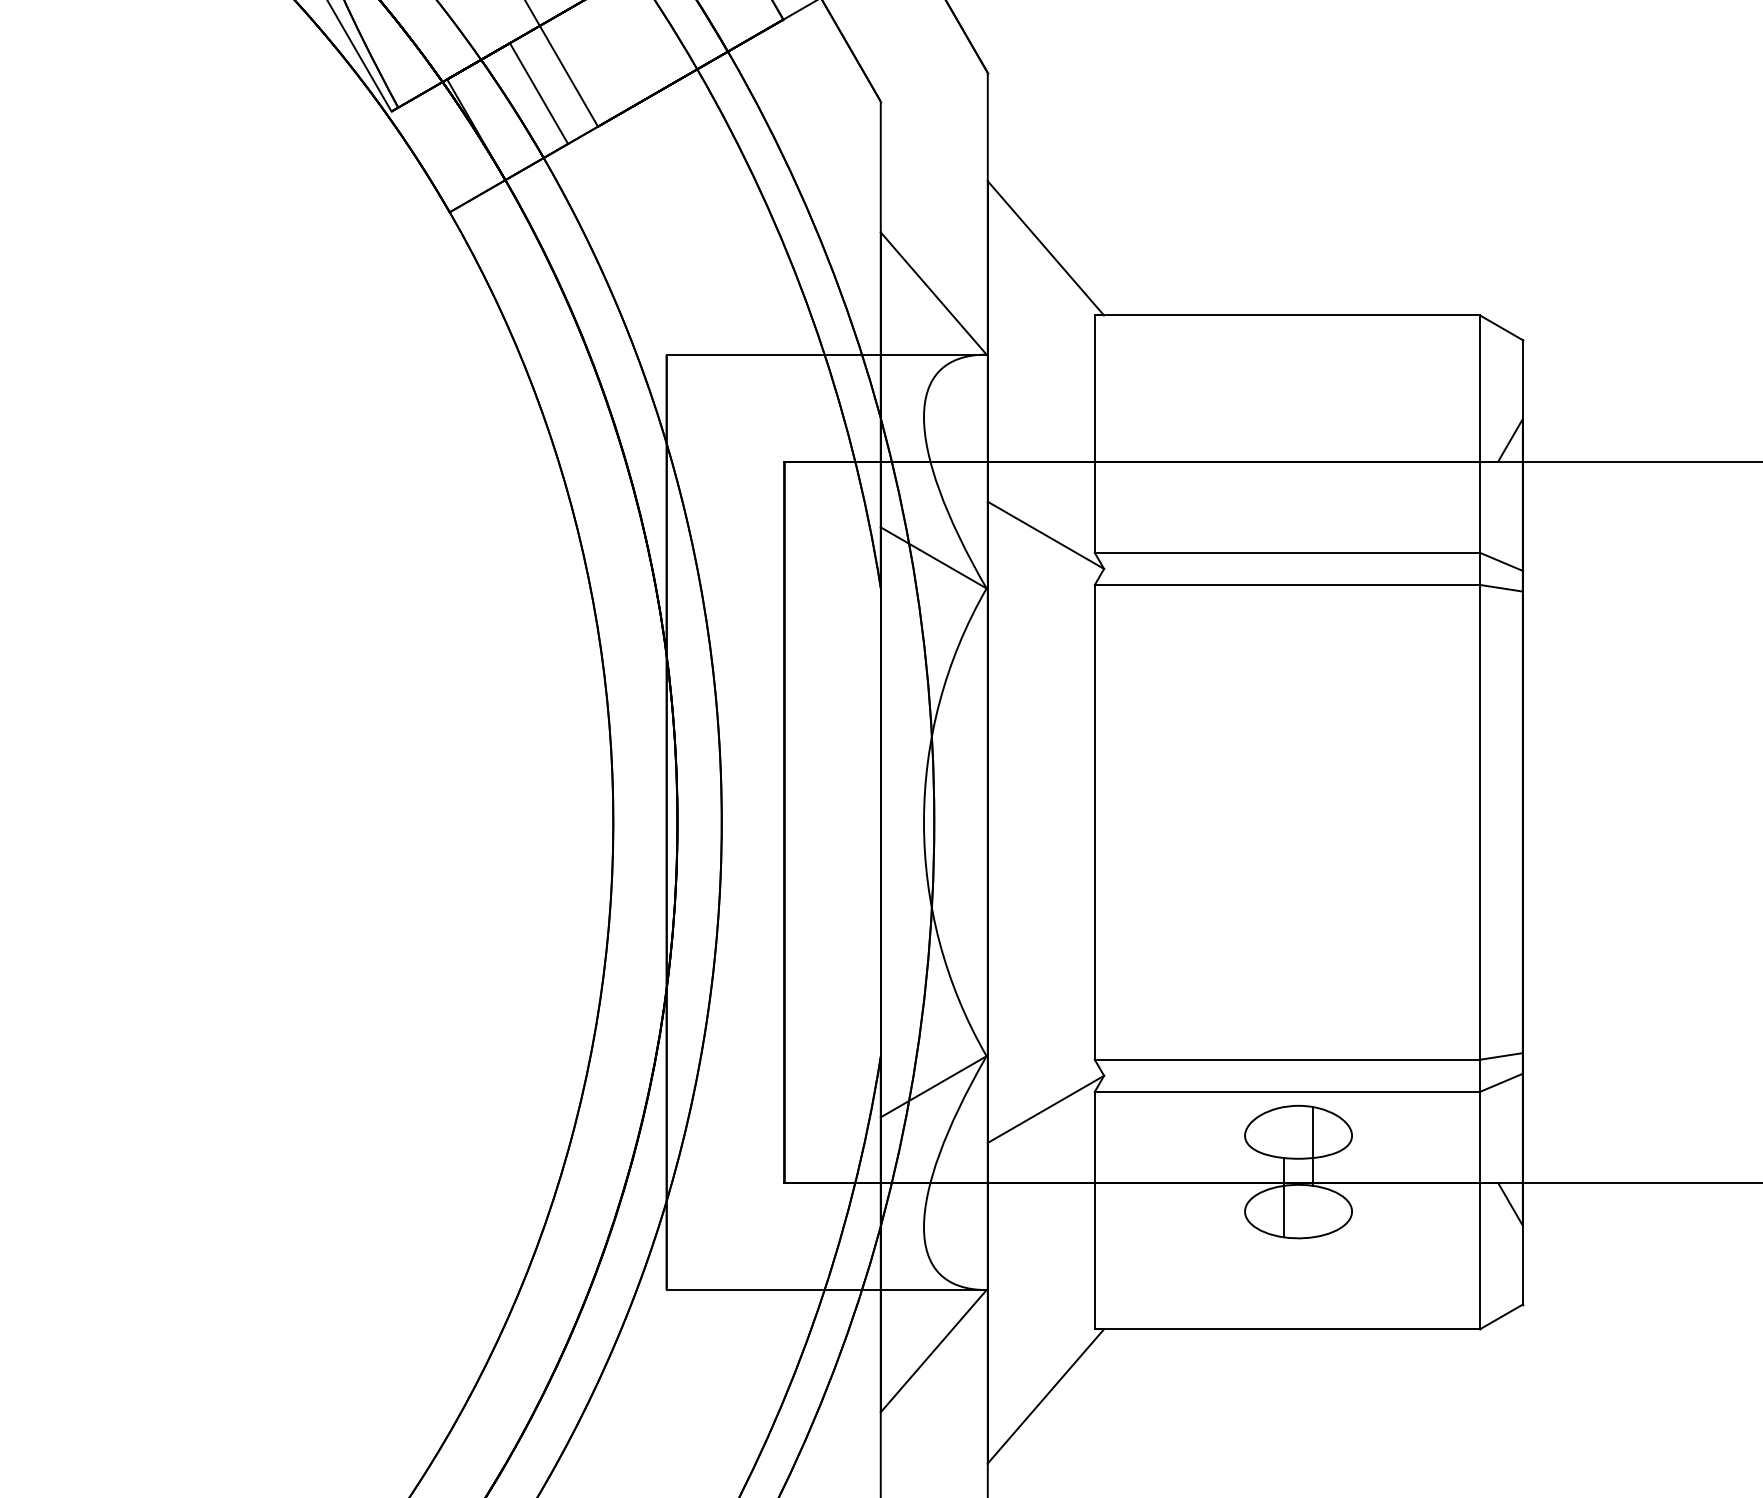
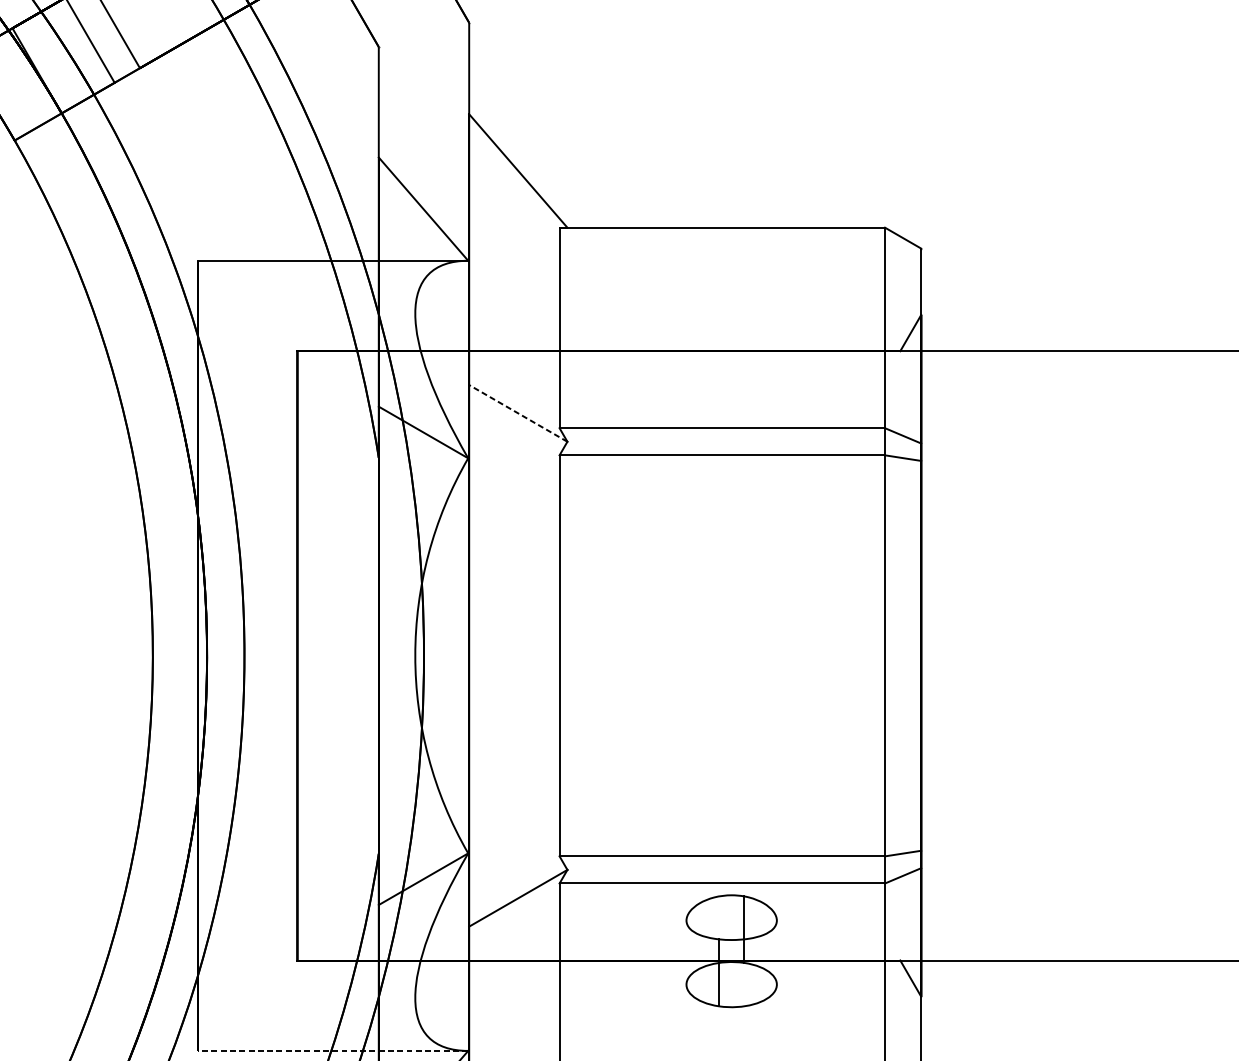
line: (1045, 535) -> (517, 413), solid -> dashed
line: (826, 1290) -> (332, 1051), solid -> dashed

